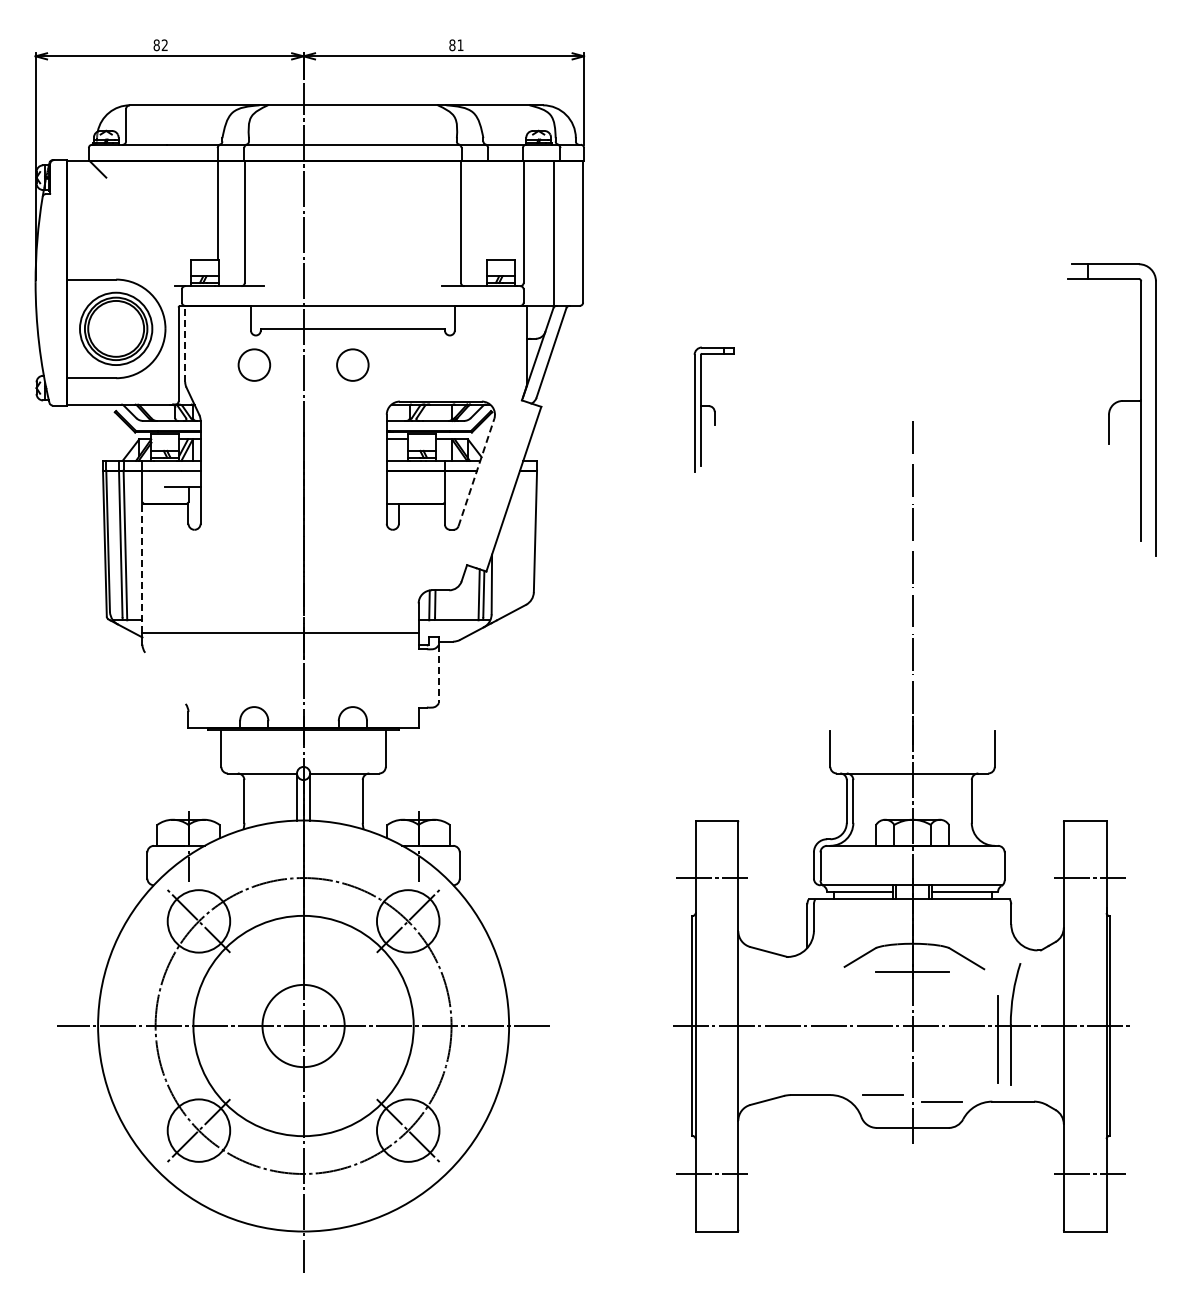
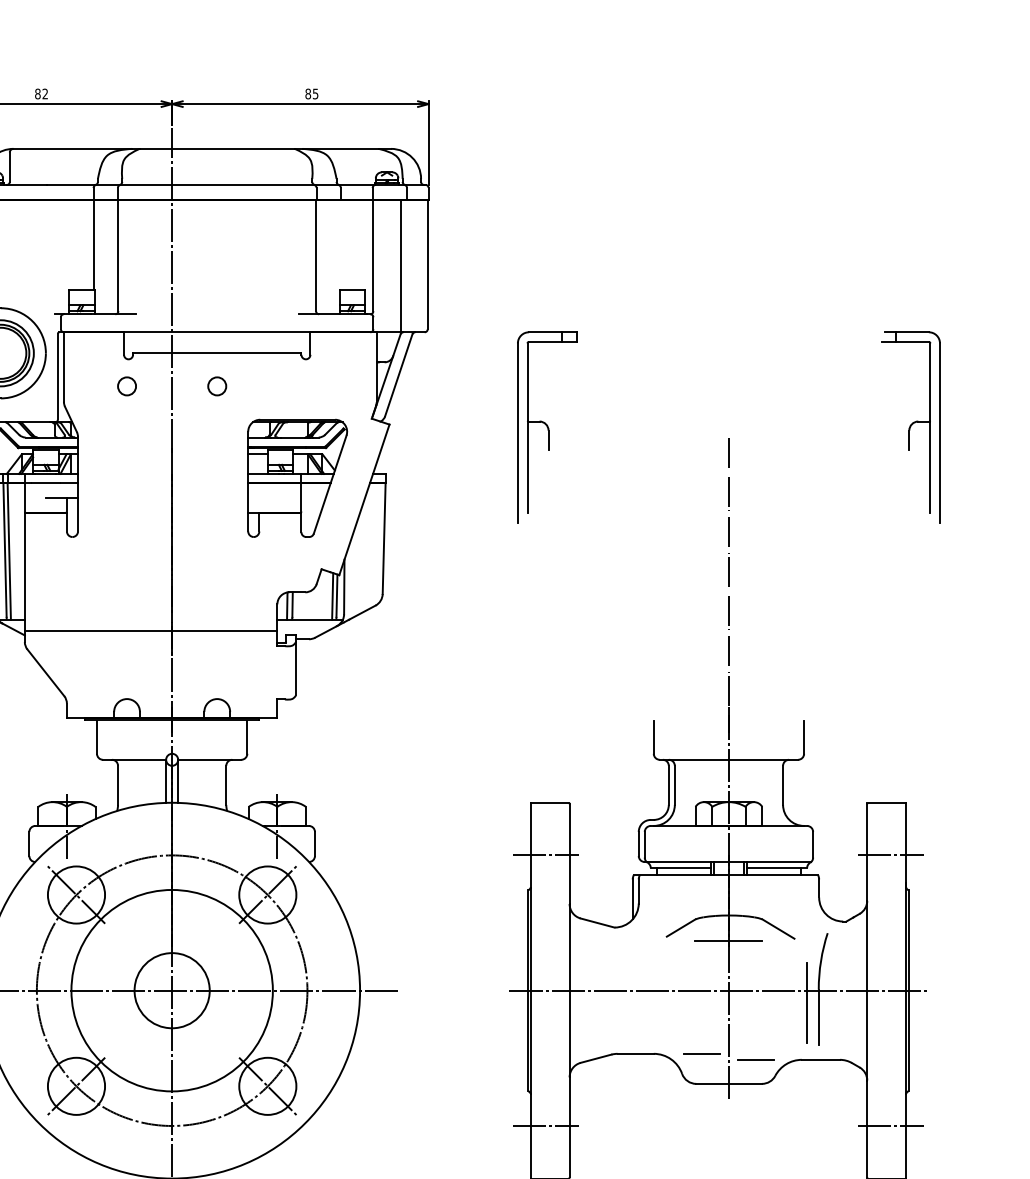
text: (460, 45) -> (315, 94), 81 -> 85
line: (185, 343) -> (64, 366), dashed -> solid
circle: (253, 364) -> (126, 385), size x0.62
circle: (352, 364) -> (216, 385), size x0.62
part: (713, 409) -> (546, 427), size x1.67
part: (1111, 409) -> (910, 427), size x0.71
line: (476, 472) -> (330, 484), dashed -> solid
line: (142, 567) -> (24, 571), dashed -> solid
line: (439, 674) -> (296, 669), dashed -> solid
line: (165, 677) -> (45, 672), added

